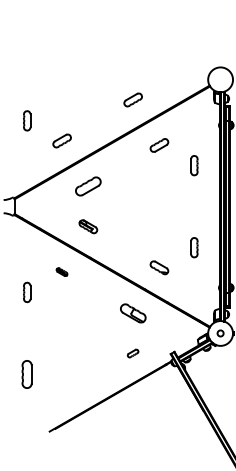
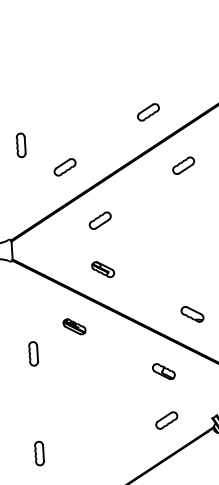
part: (88, 186) -> (100, 220), size x0.71
part: (61, 271) -> (73, 325), size x1.67
part: (132, 312) -> (162, 370), size x0.71
part: (132, 353) -> (165, 420), size x1.67
part: (27, 374) -> (39, 453), size x0.71

